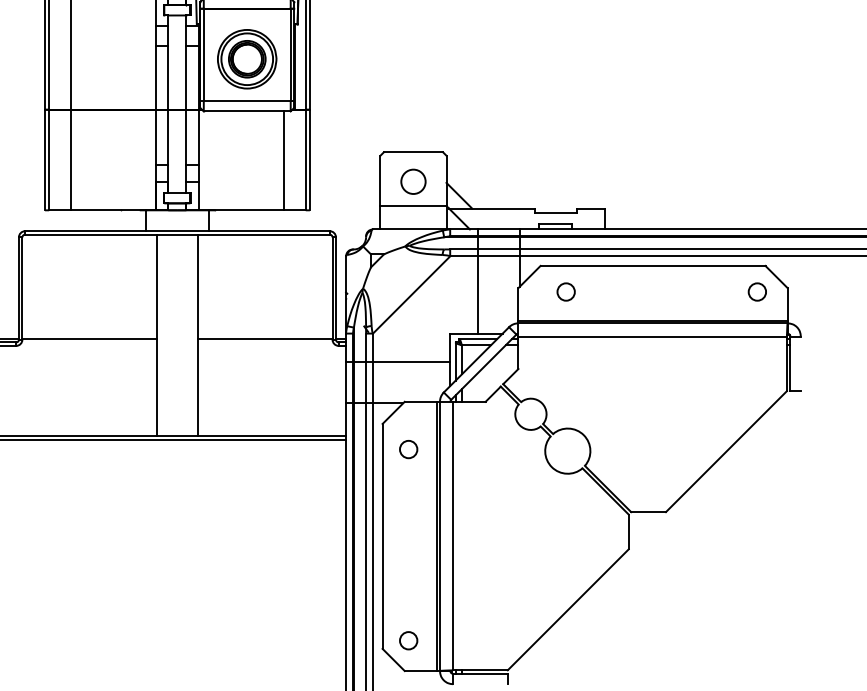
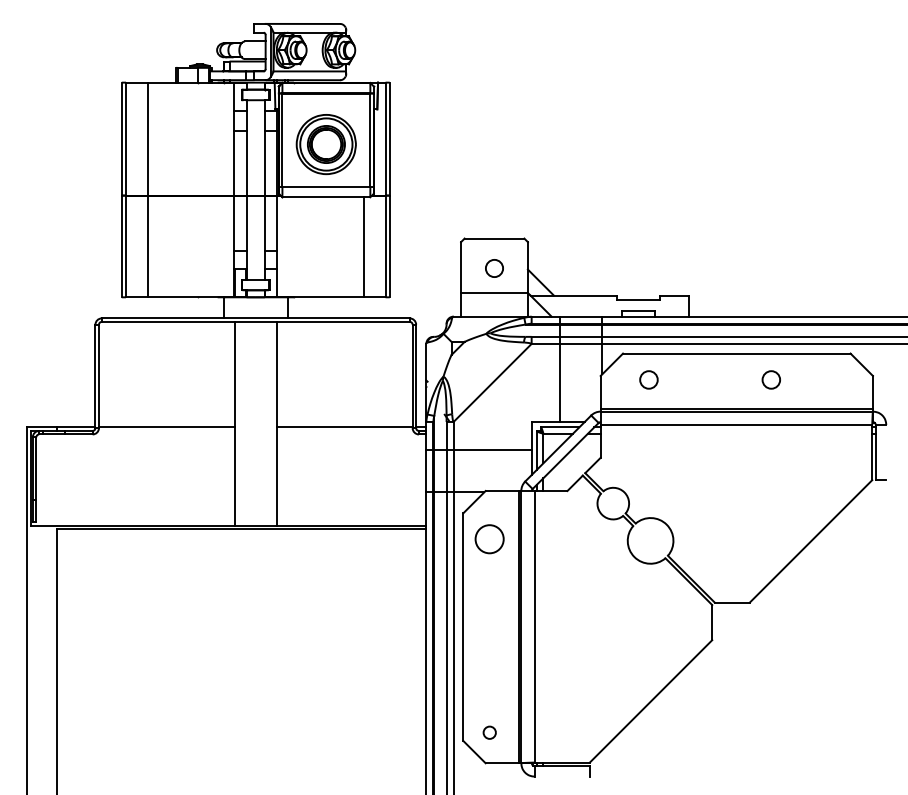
circle: (413, 181) -> (494, 268), size x0.7
circle: (756, 291) -> (770, 379), moved
circle: (408, 449) -> (489, 539), size x1.6
circle: (408, 640) -> (489, 732), size x0.7

